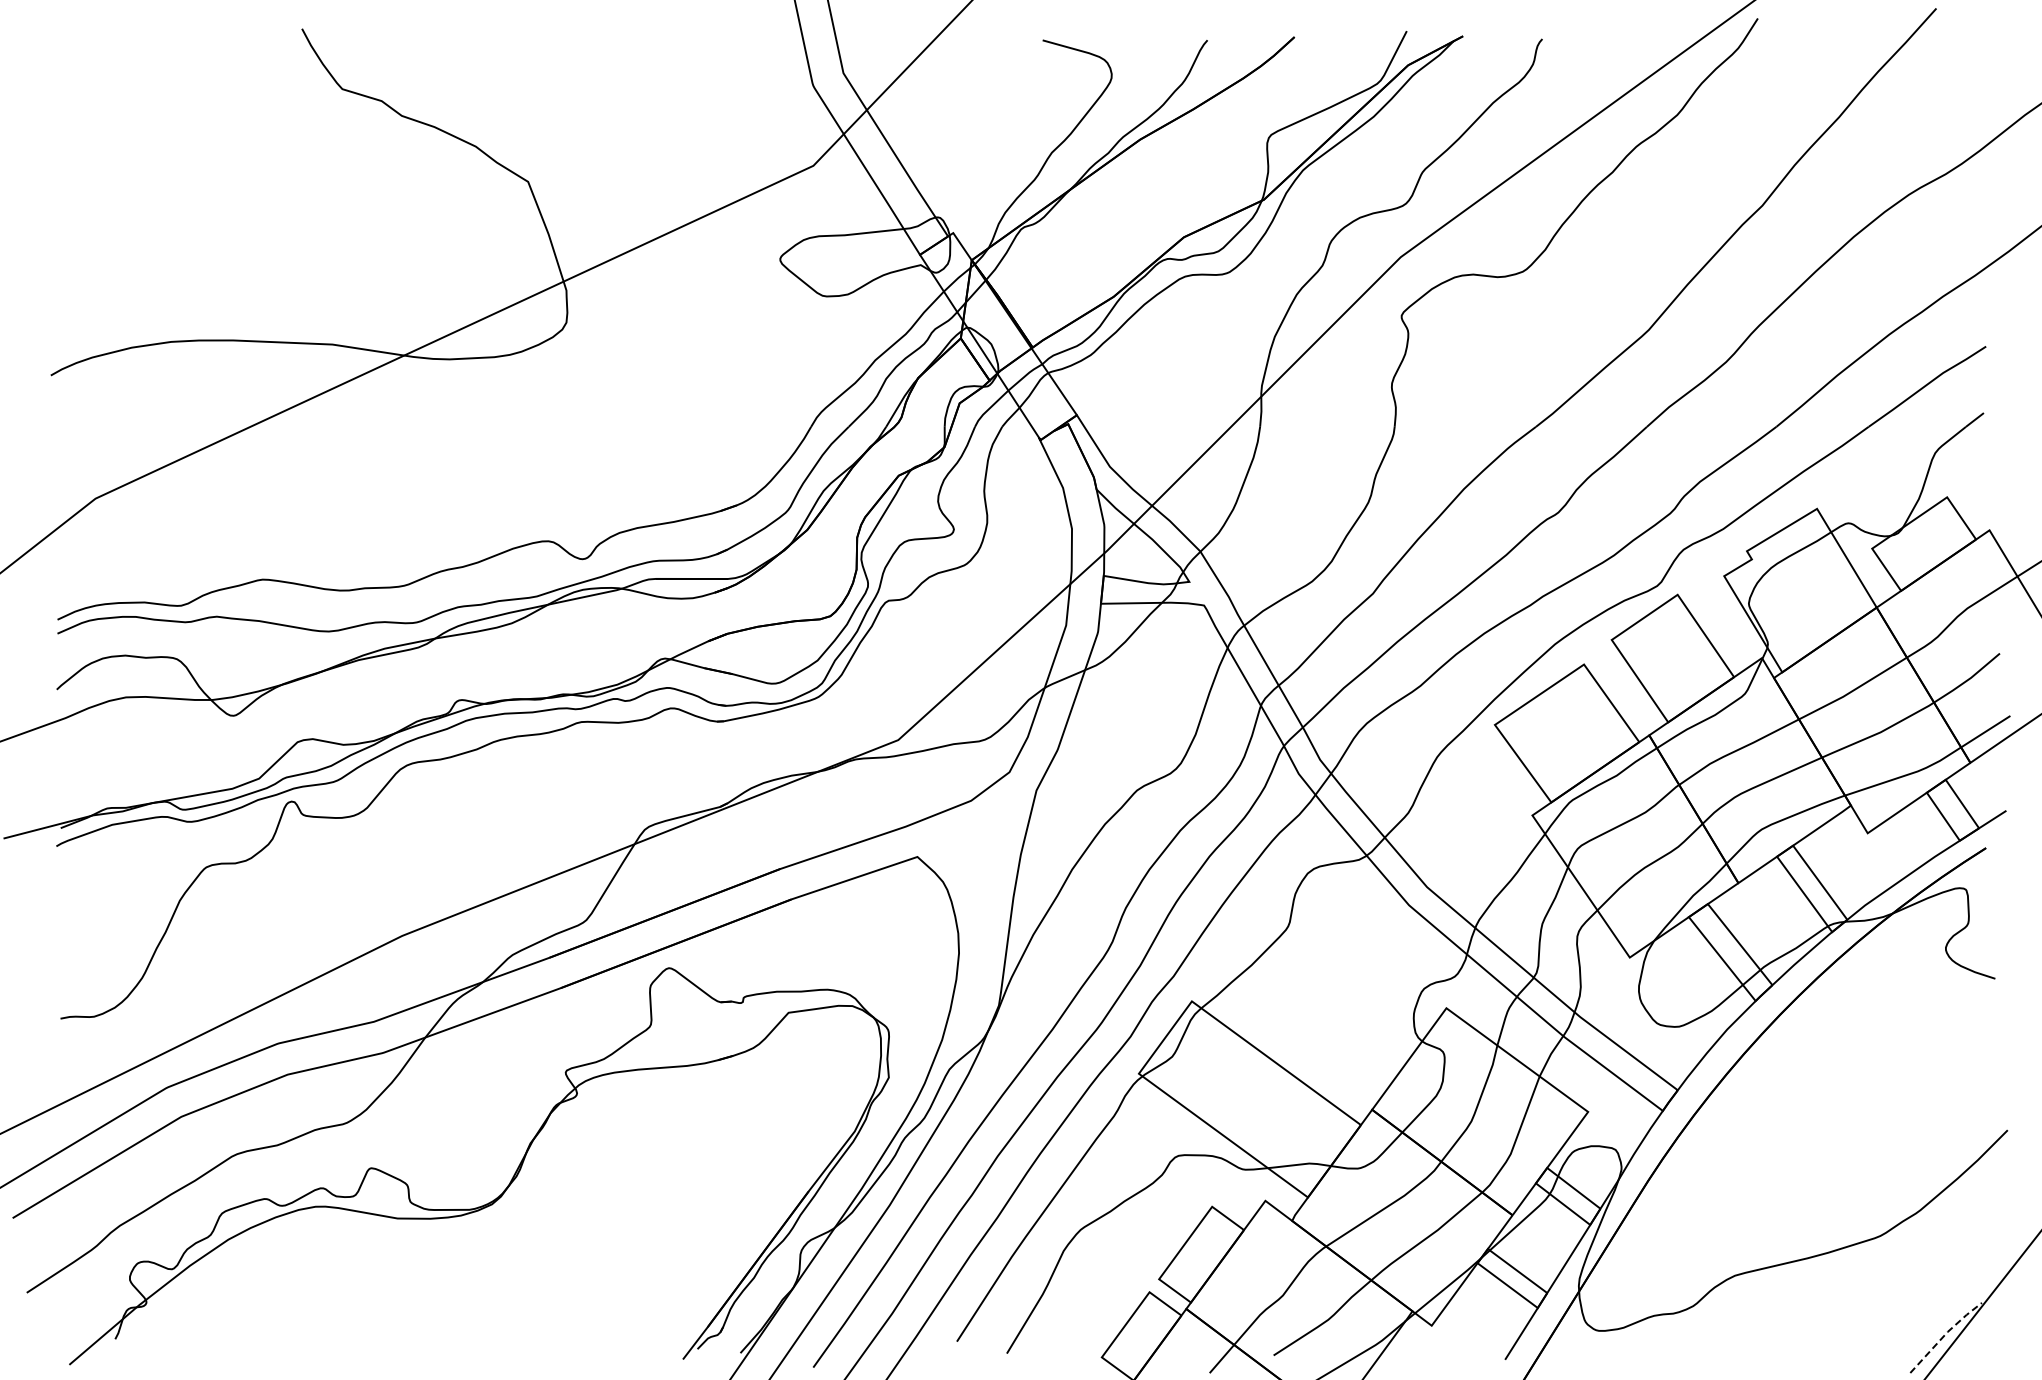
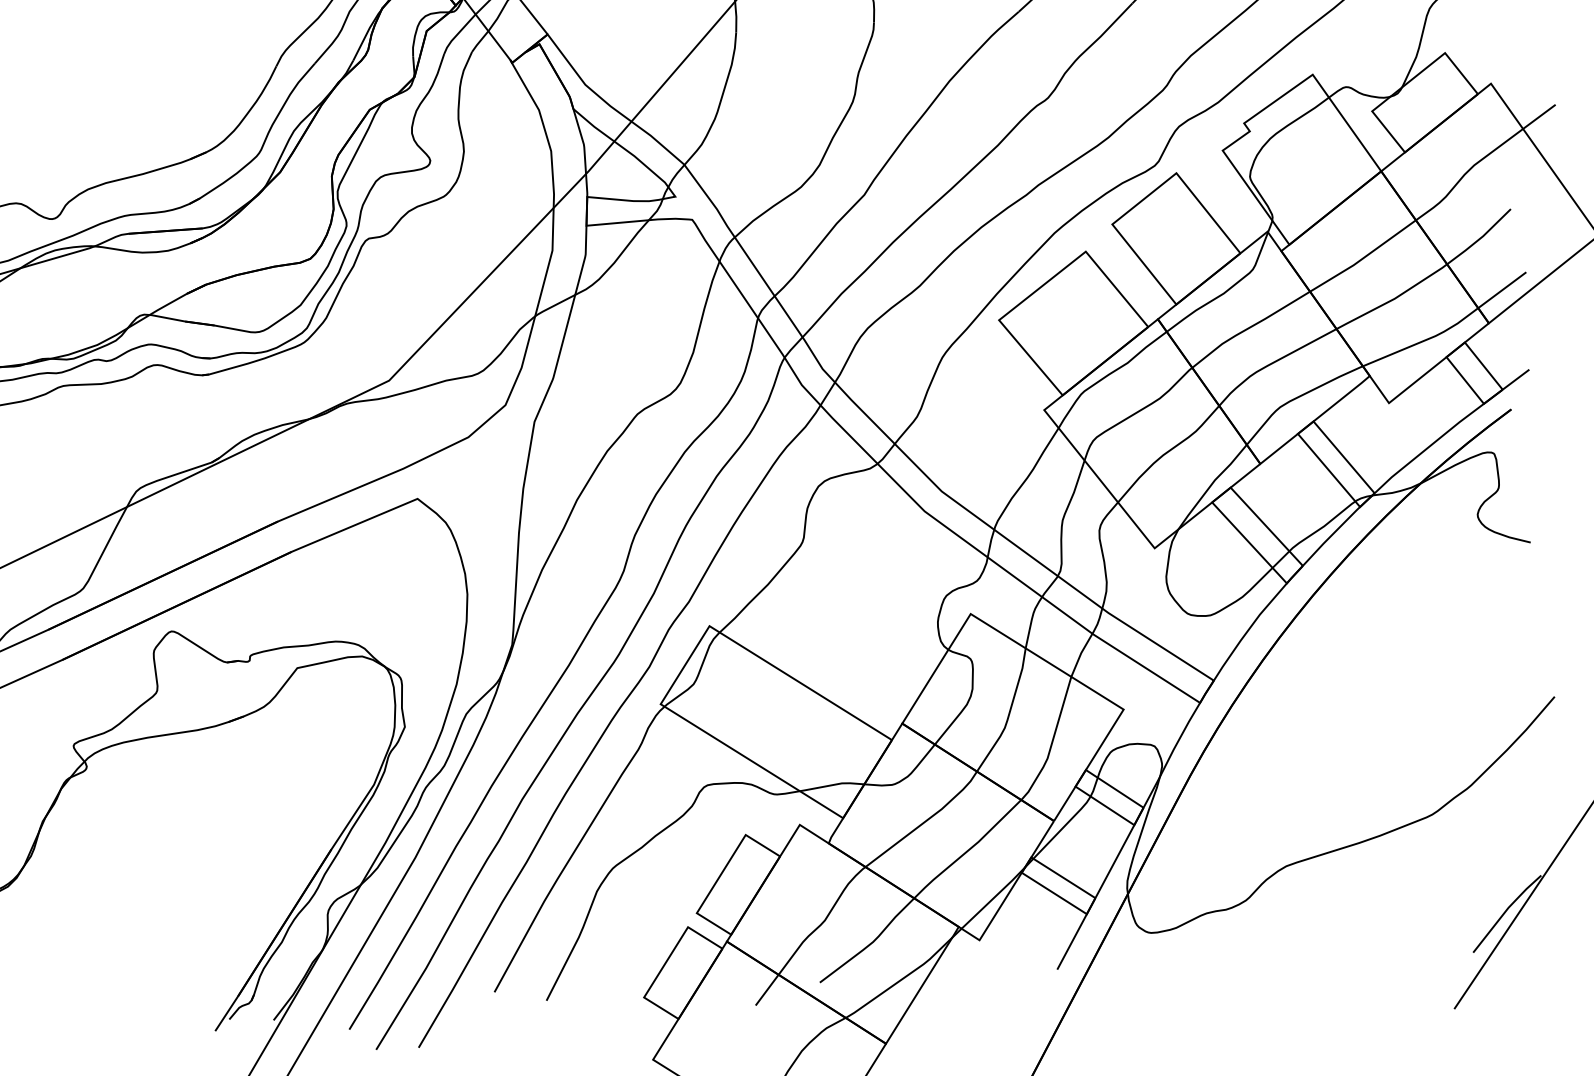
line: (1945, 1334) -> (1506, 910), dashed -> solid

